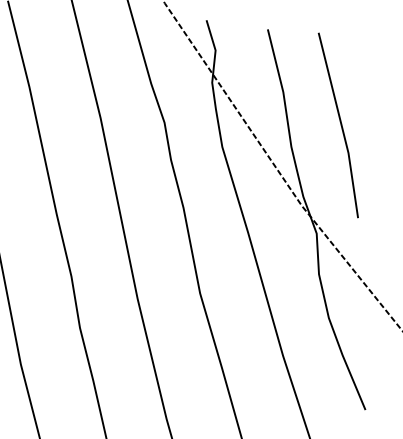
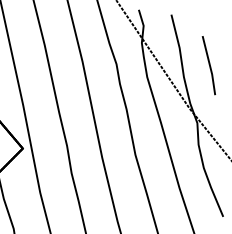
part: (337, 125) -> (208, 65), size x0.6

